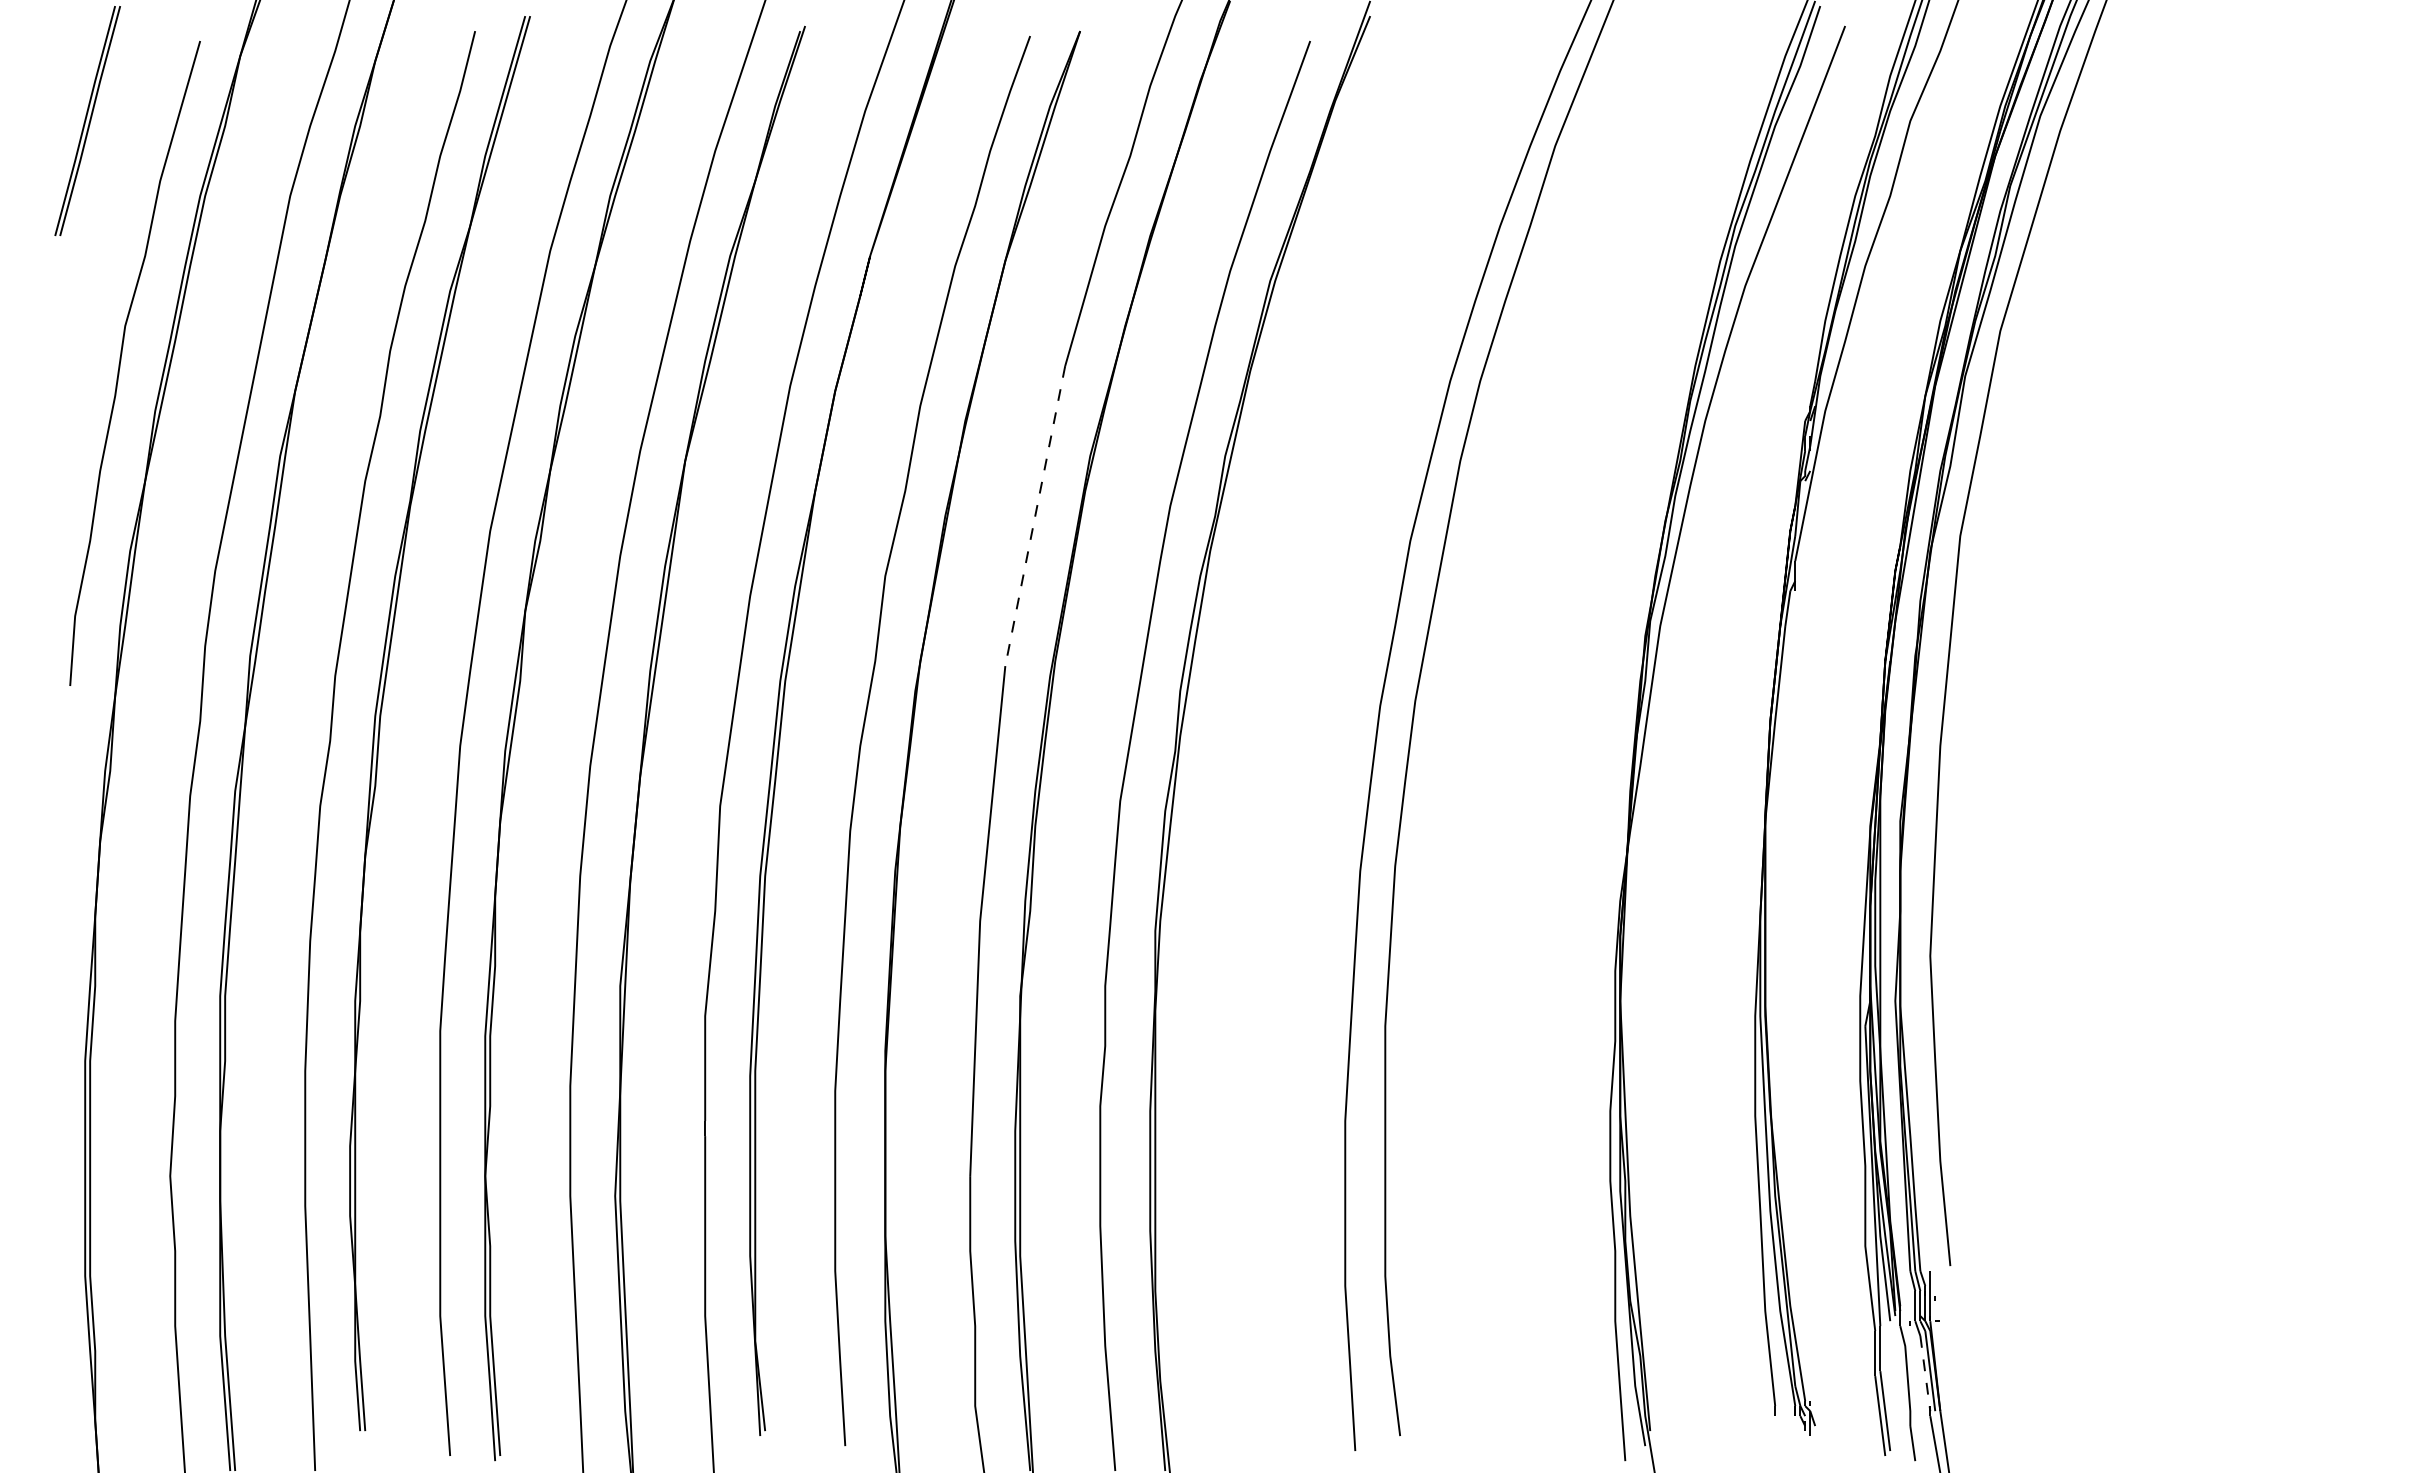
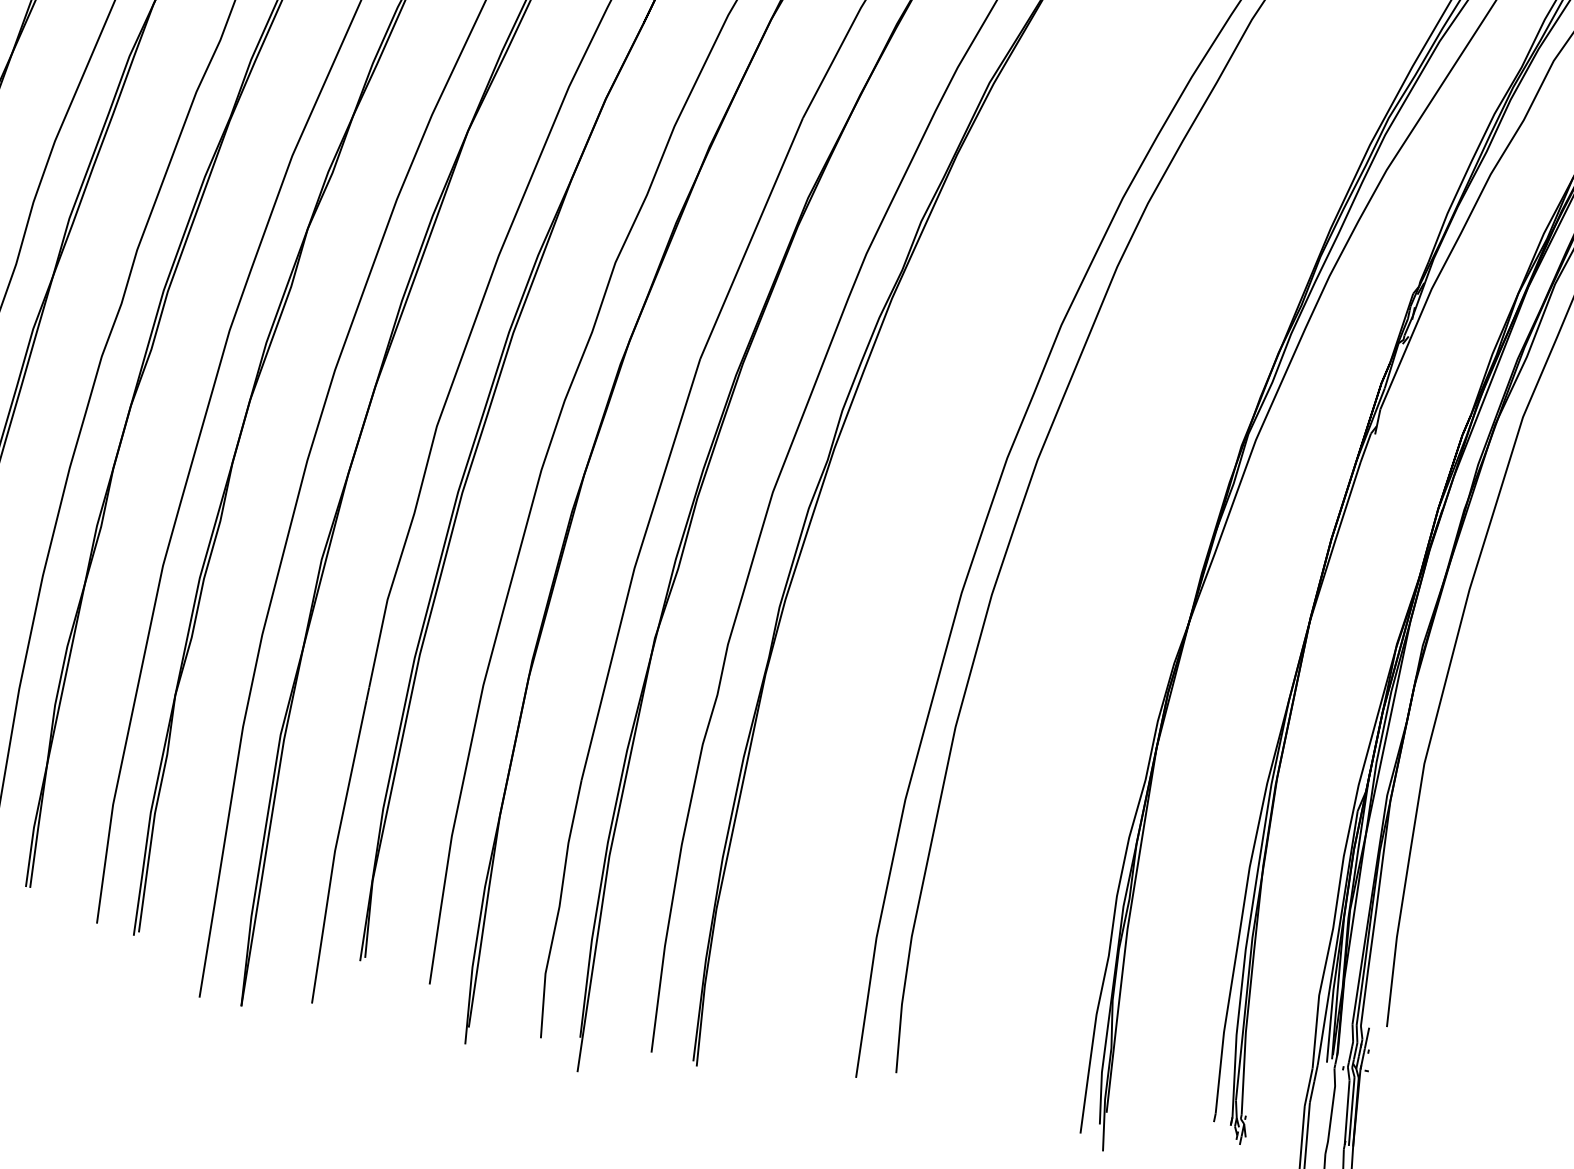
line: (1035, 516) -> (751, 239), dashed -> solid
line: (1925, 1373) -> (1347, 1112), dashed -> solid

